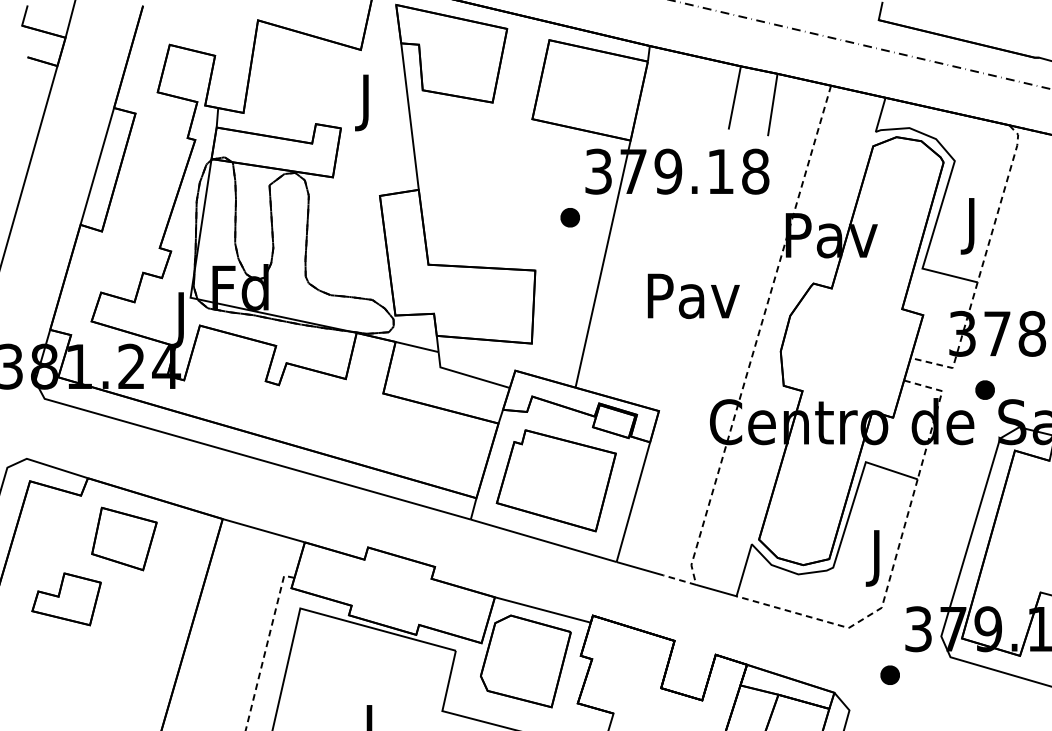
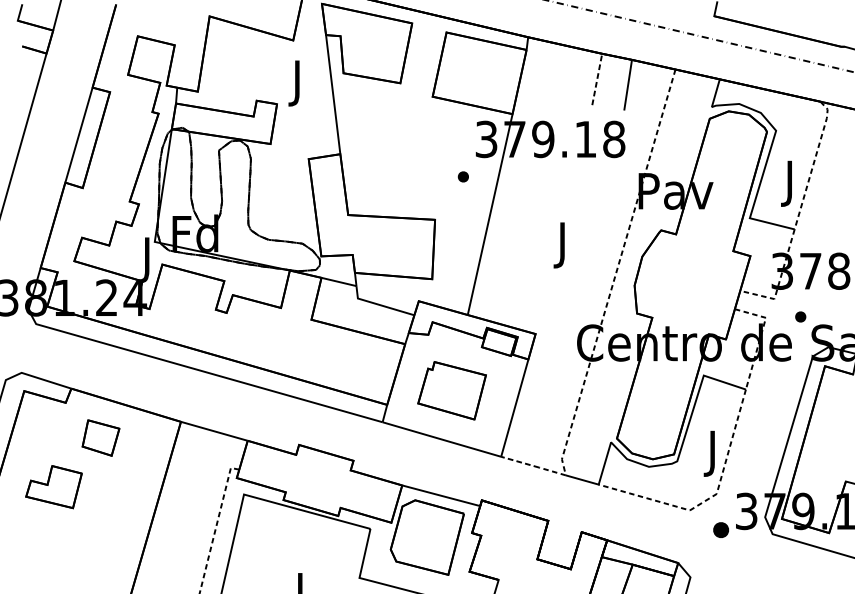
line: (734, 97) -> (597, 79), solid -> dashed
part: (569, 217) -> (462, 176), size x0.7
text: (693, 301) -> (563, 244), Pav -> J
part: (984, 389) -> (800, 316), size x0.7
part: (555, 480) -> (451, 390), size x0.7
part: (124, 538) -> (101, 437), size x0.7
line: (639, 568) -> (519, 462), solid -> dashed
part: (889, 674) -> (720, 529), moved

